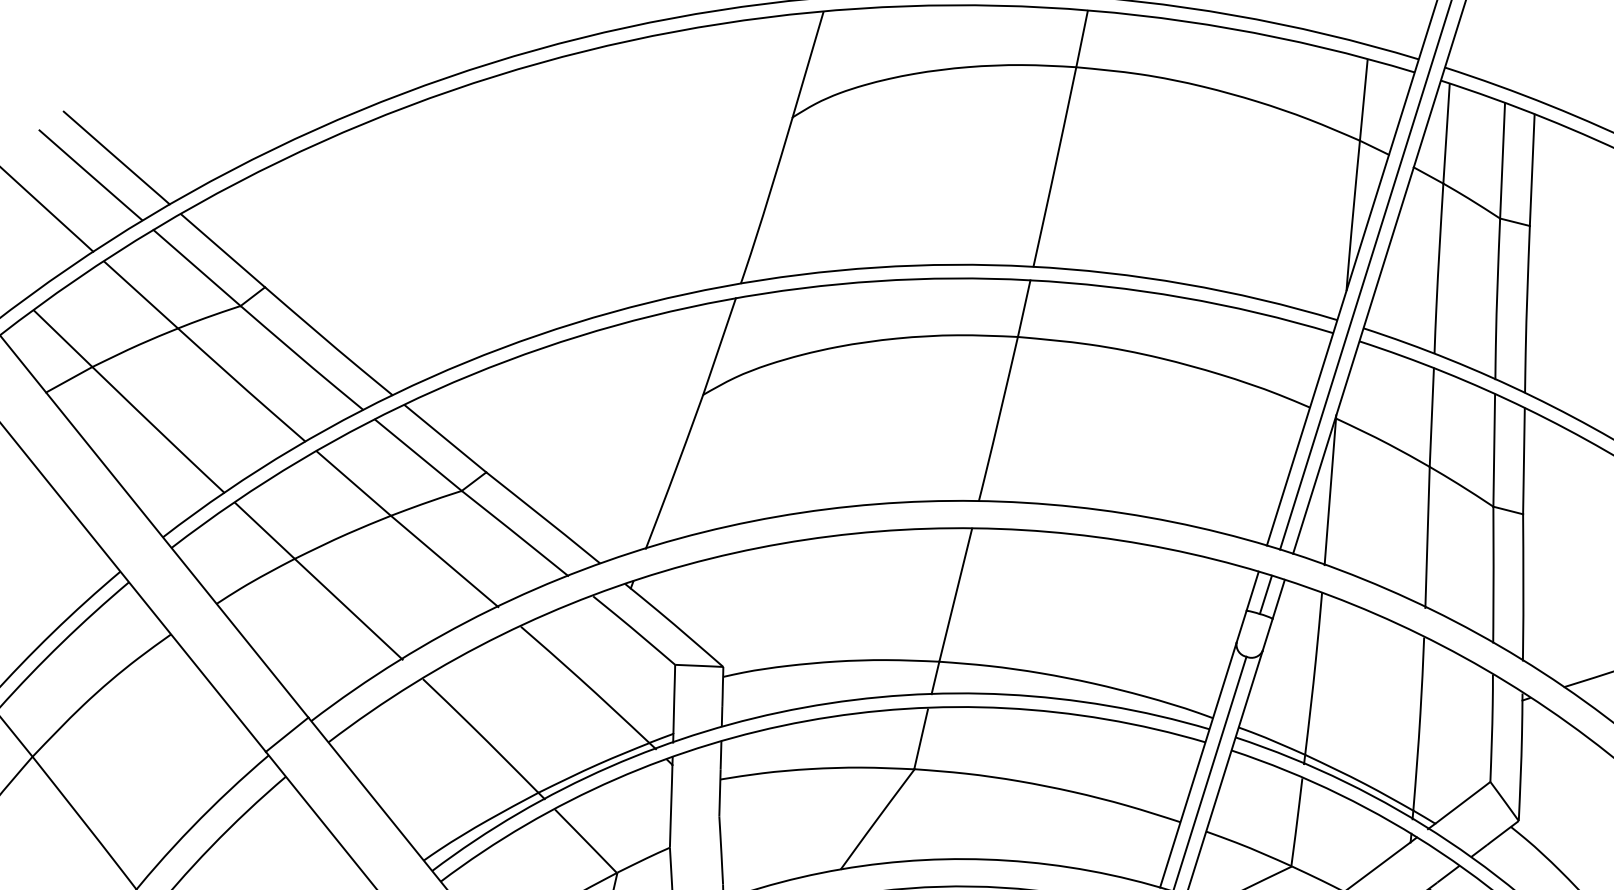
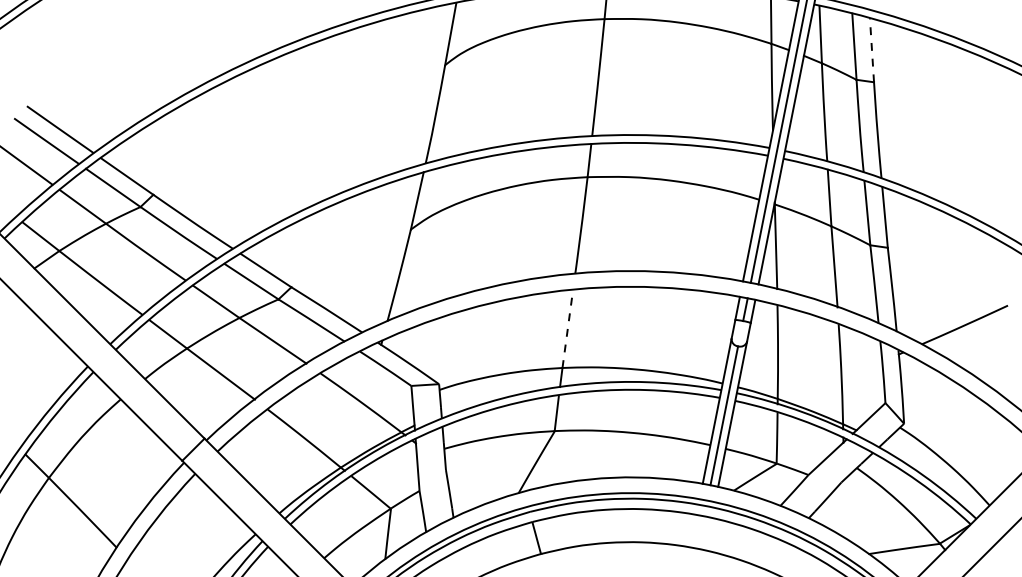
line: (1531, 168) -> (871, 49), solid -> dashed
line: (955, 594) -> (567, 328), solid -> dashed

